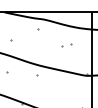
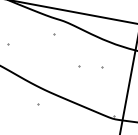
part: (66, 45) -> (91, 67), size x1.6

